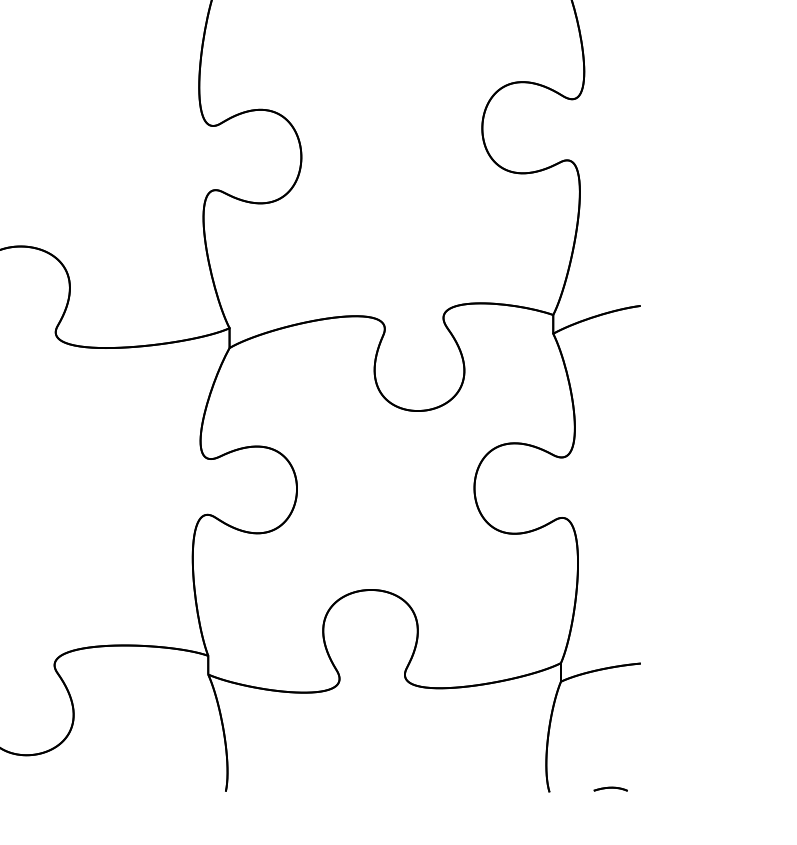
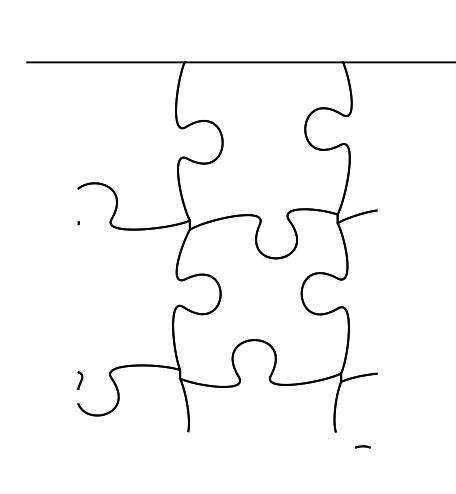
line: (609, 788) -> (362, 446), moved

